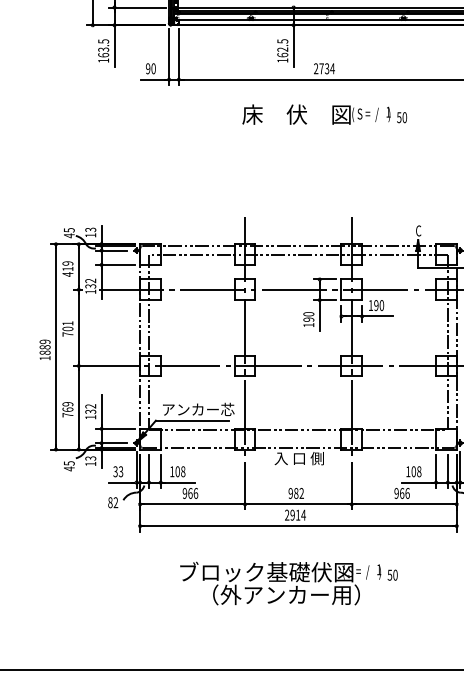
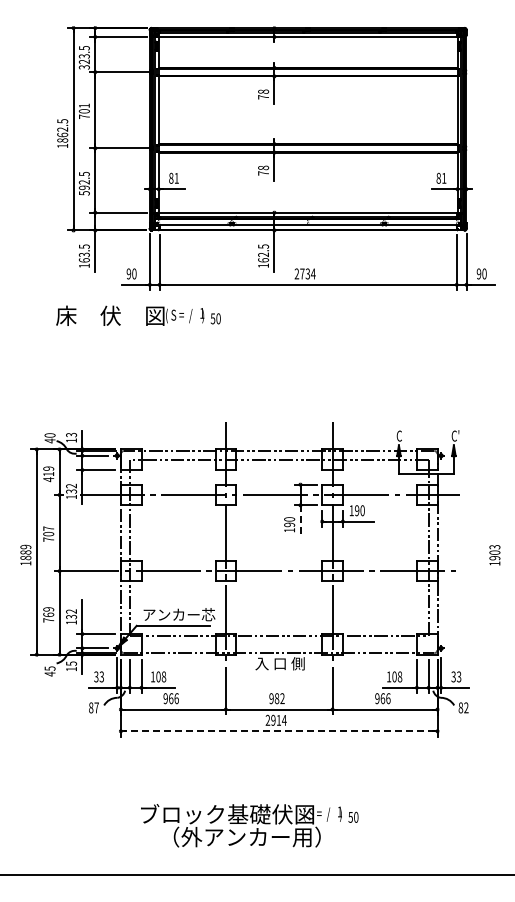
text: (324, 114) -> (138, 315), moved
text: (68, 230) -> (49, 435), 45 -> 40
line: (319, 315) -> (300, 520), solid -> dashed
text: (67, 323) -> (48, 528), 701 -> 707
text: (90, 458) -> (71, 663), 13 -> 15
text: (115, 502) -> (96, 707), 82 -> 87
line: (298, 526) -> (279, 731), solid -> dashed
text: (288, 583) -> (249, 825), moved

